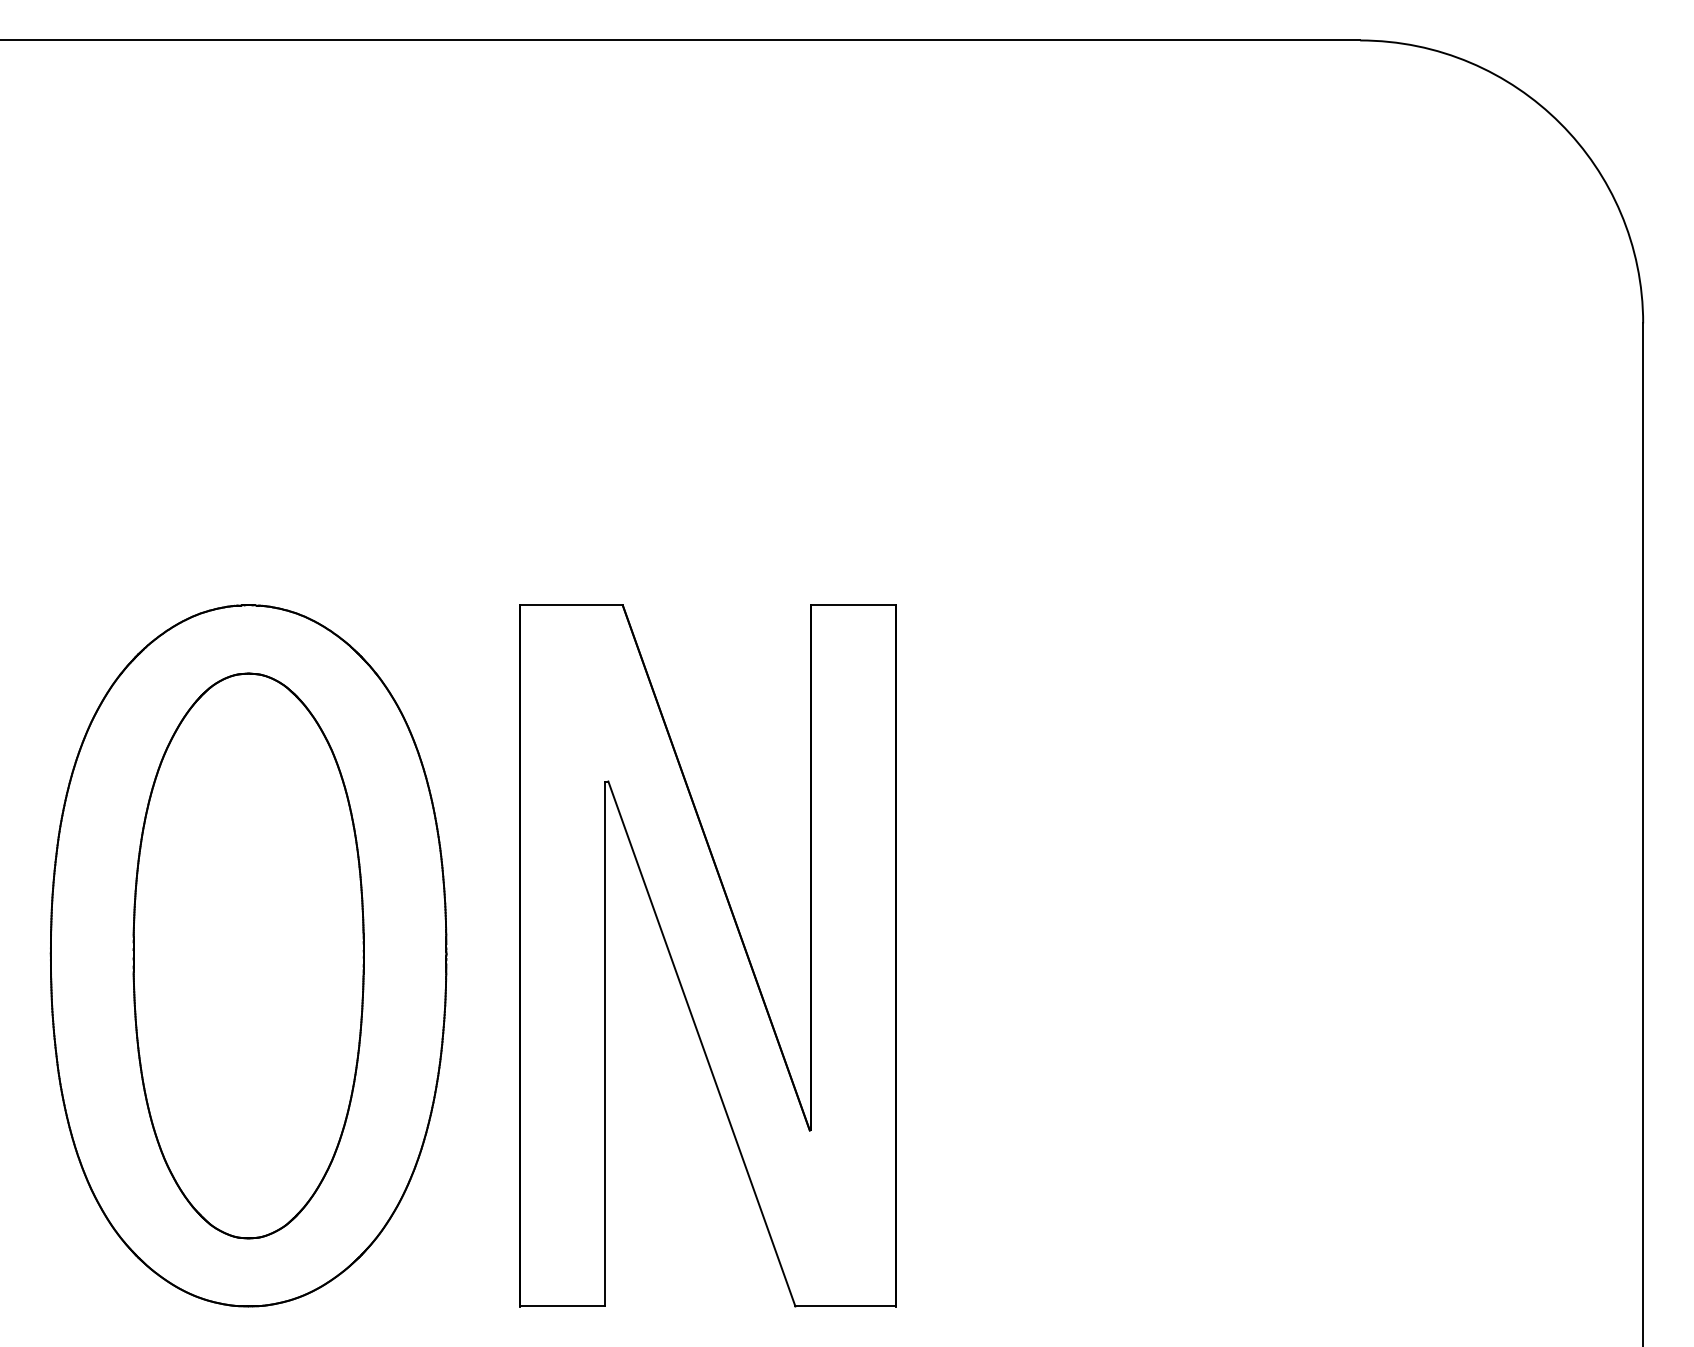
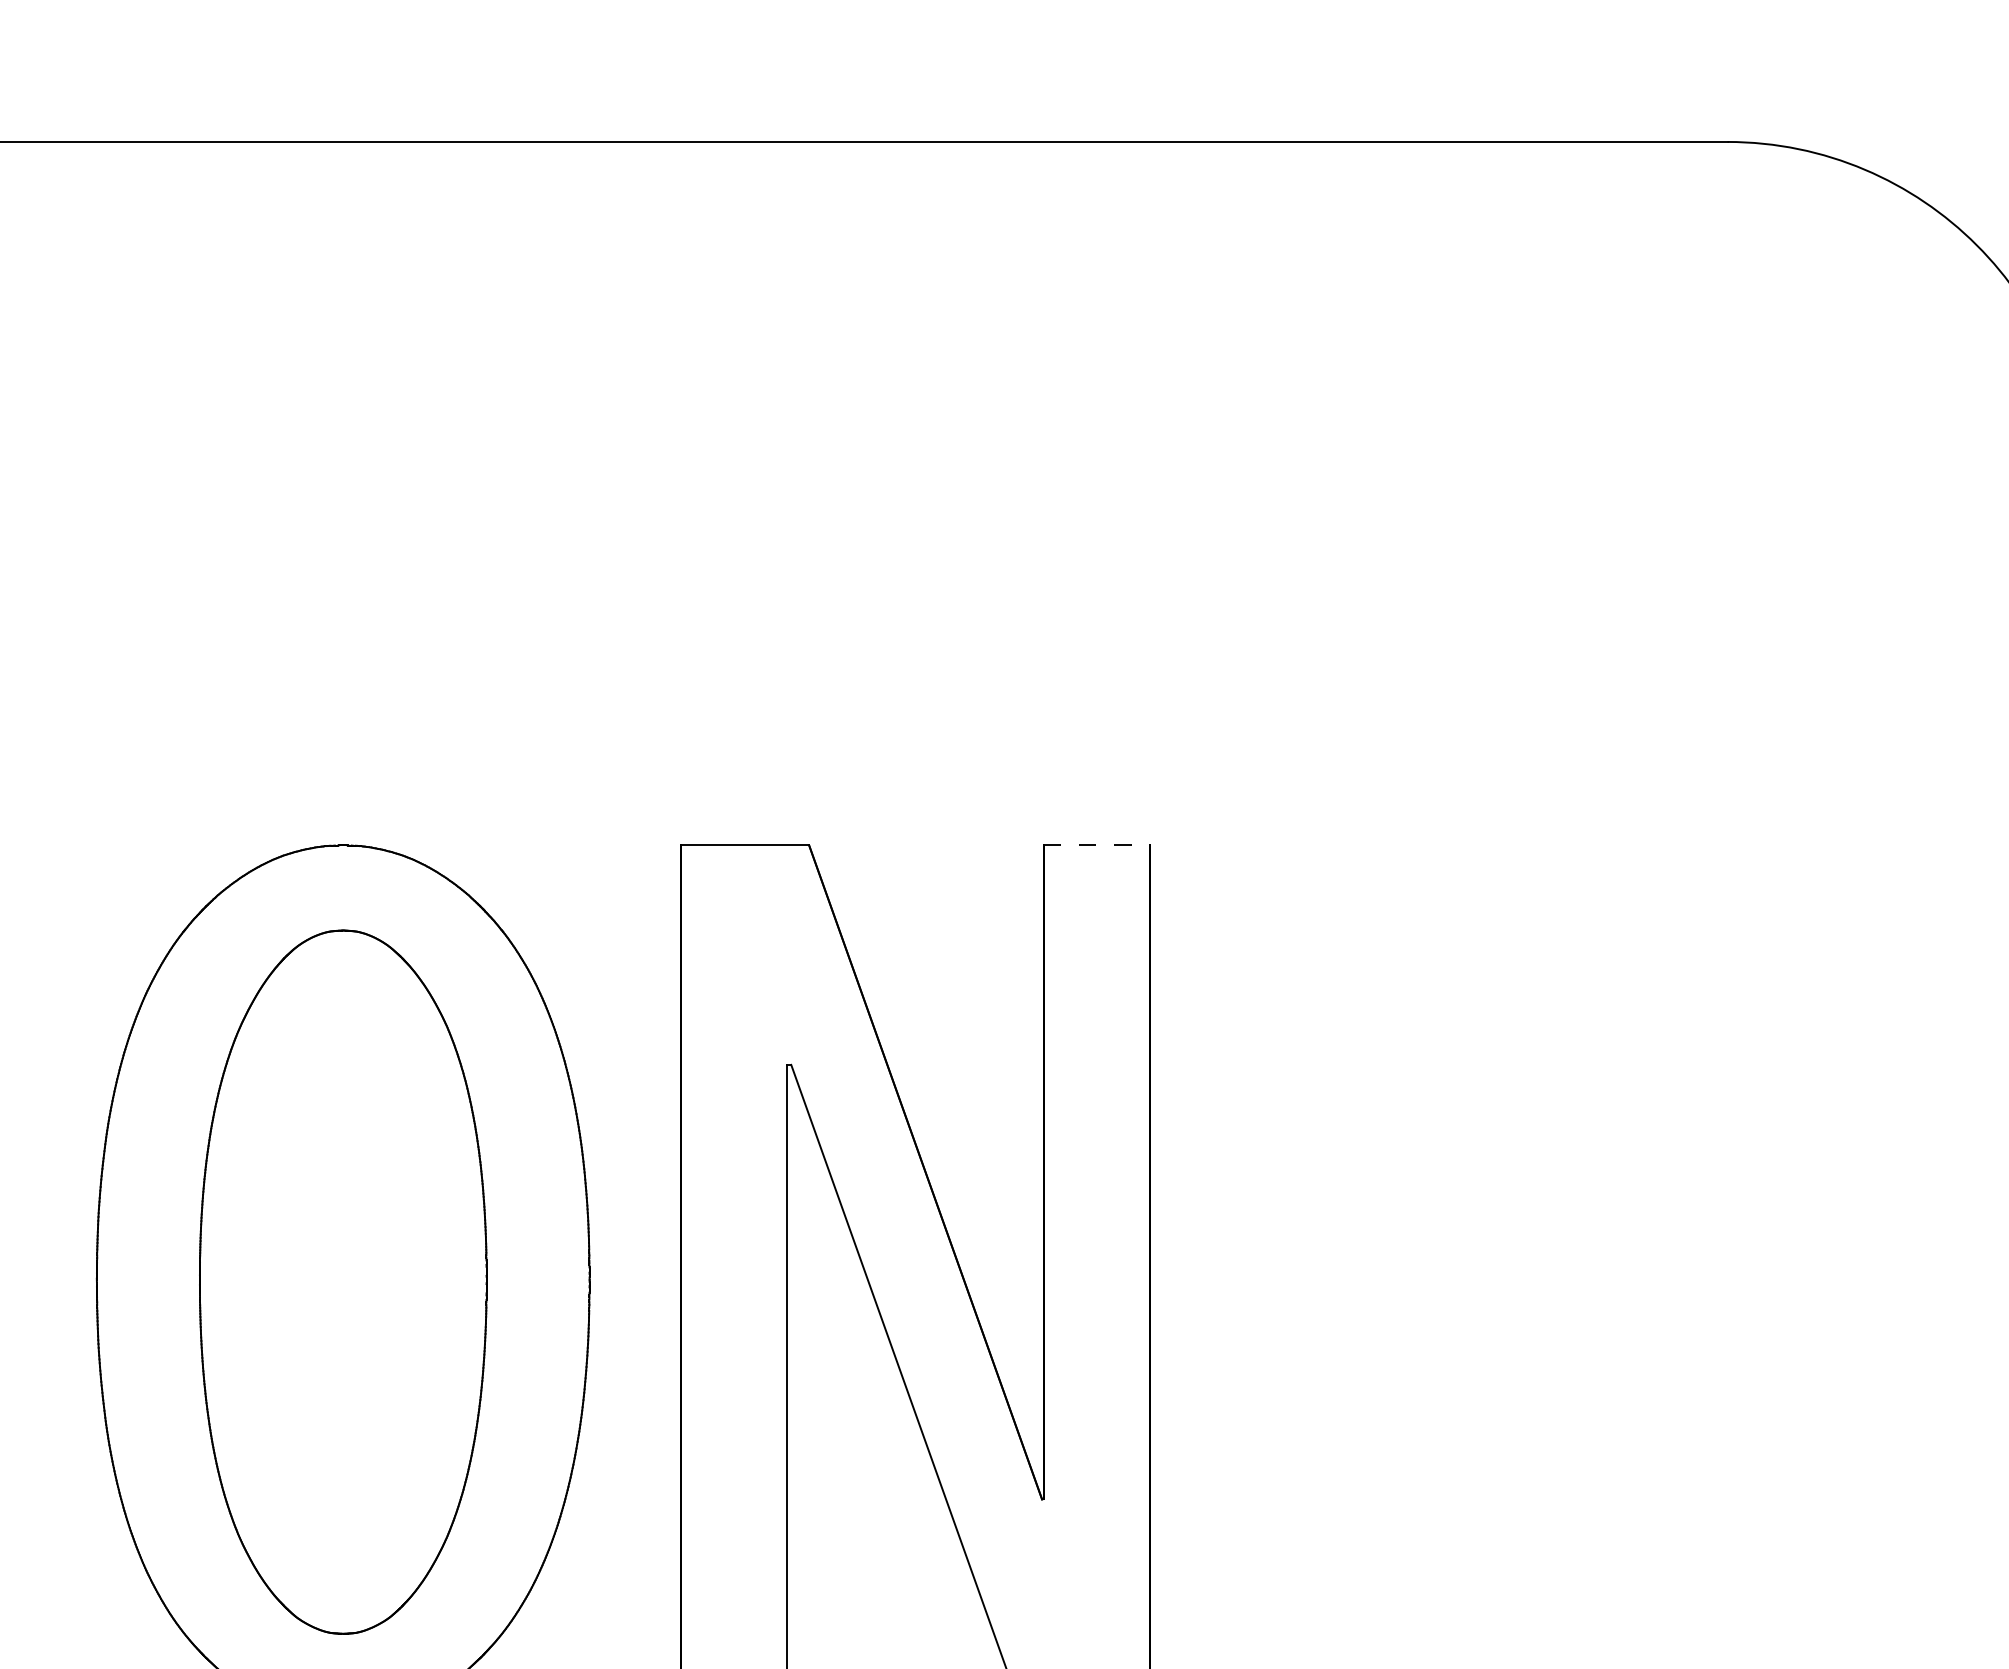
line: (853, 605) -> (1096, 845), solid -> dashed

